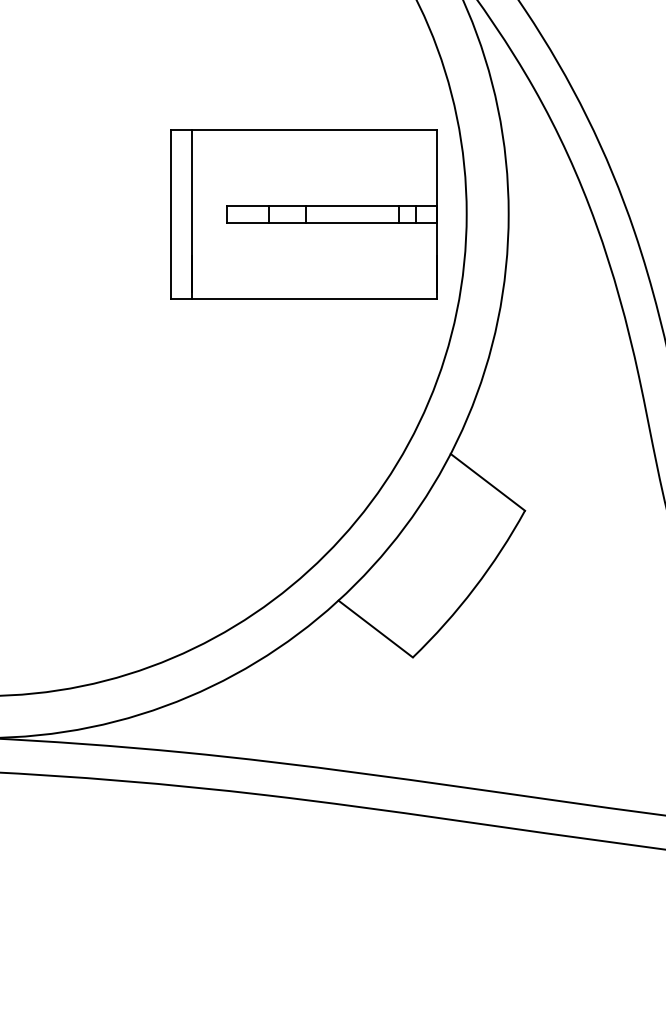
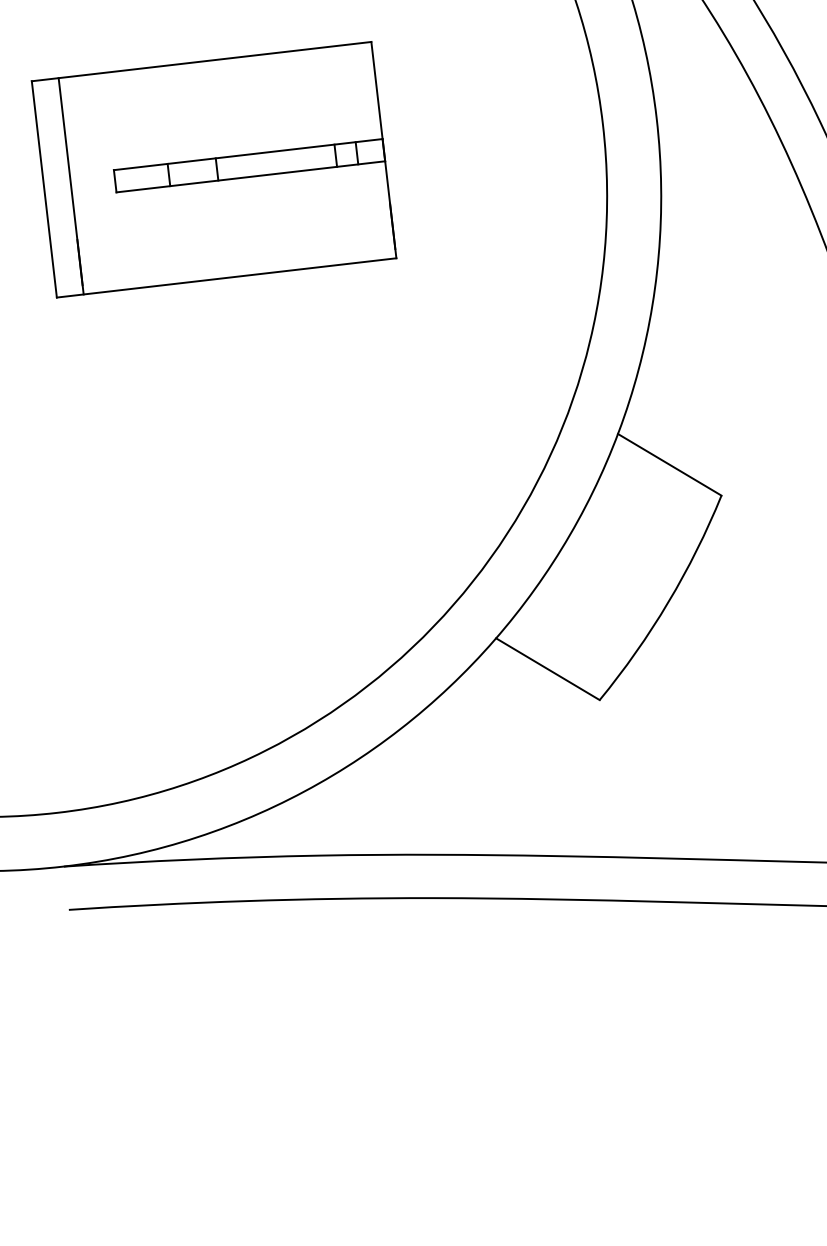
part: (303, 214) -> (213, 170), moved

